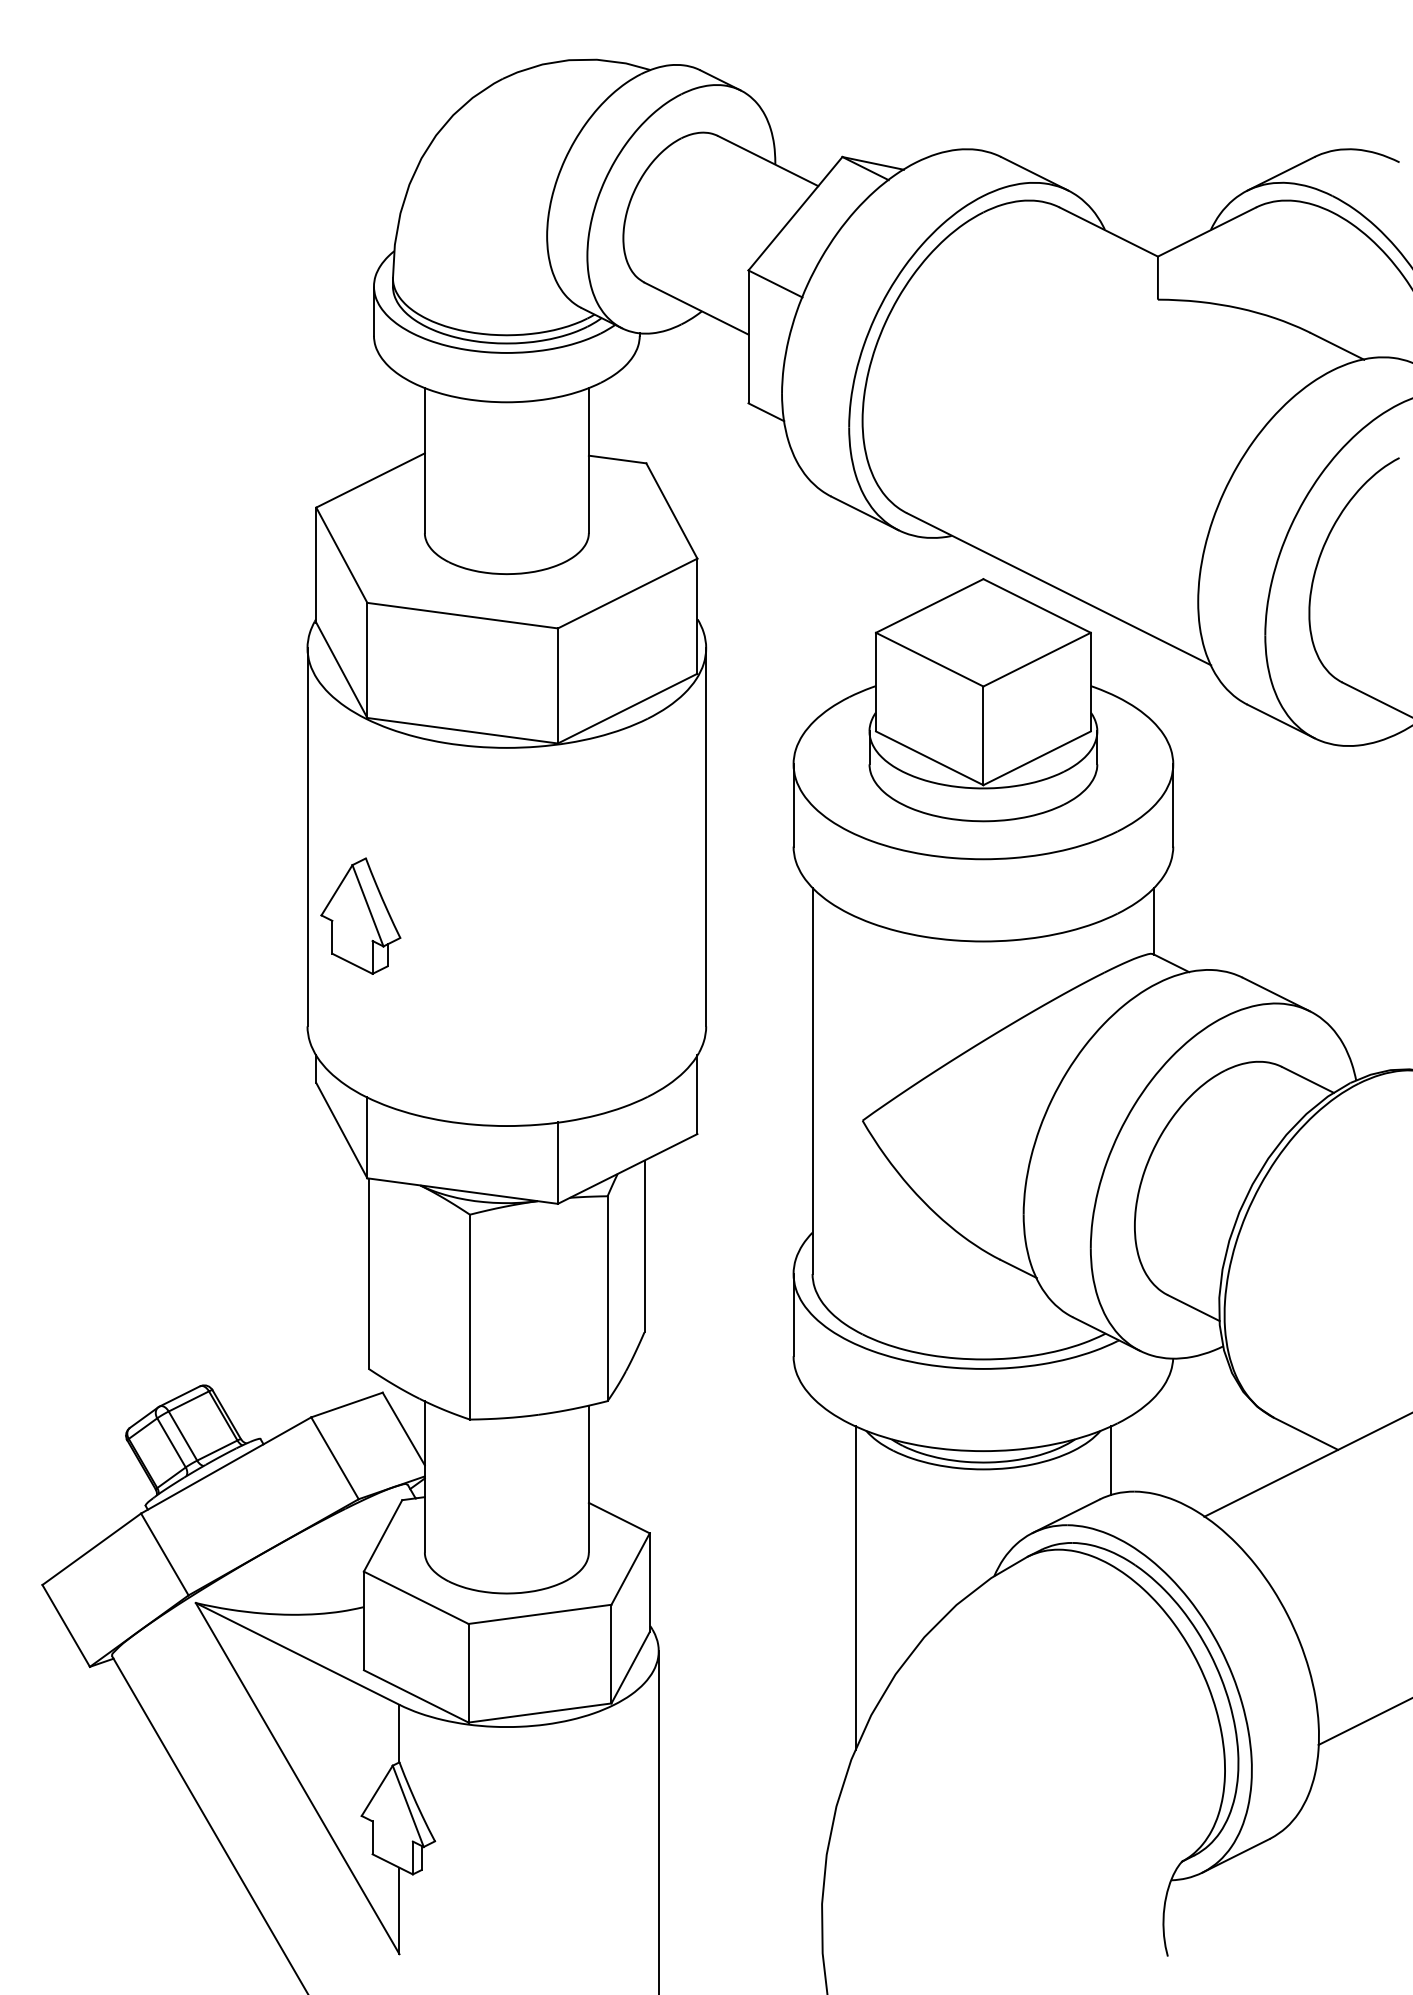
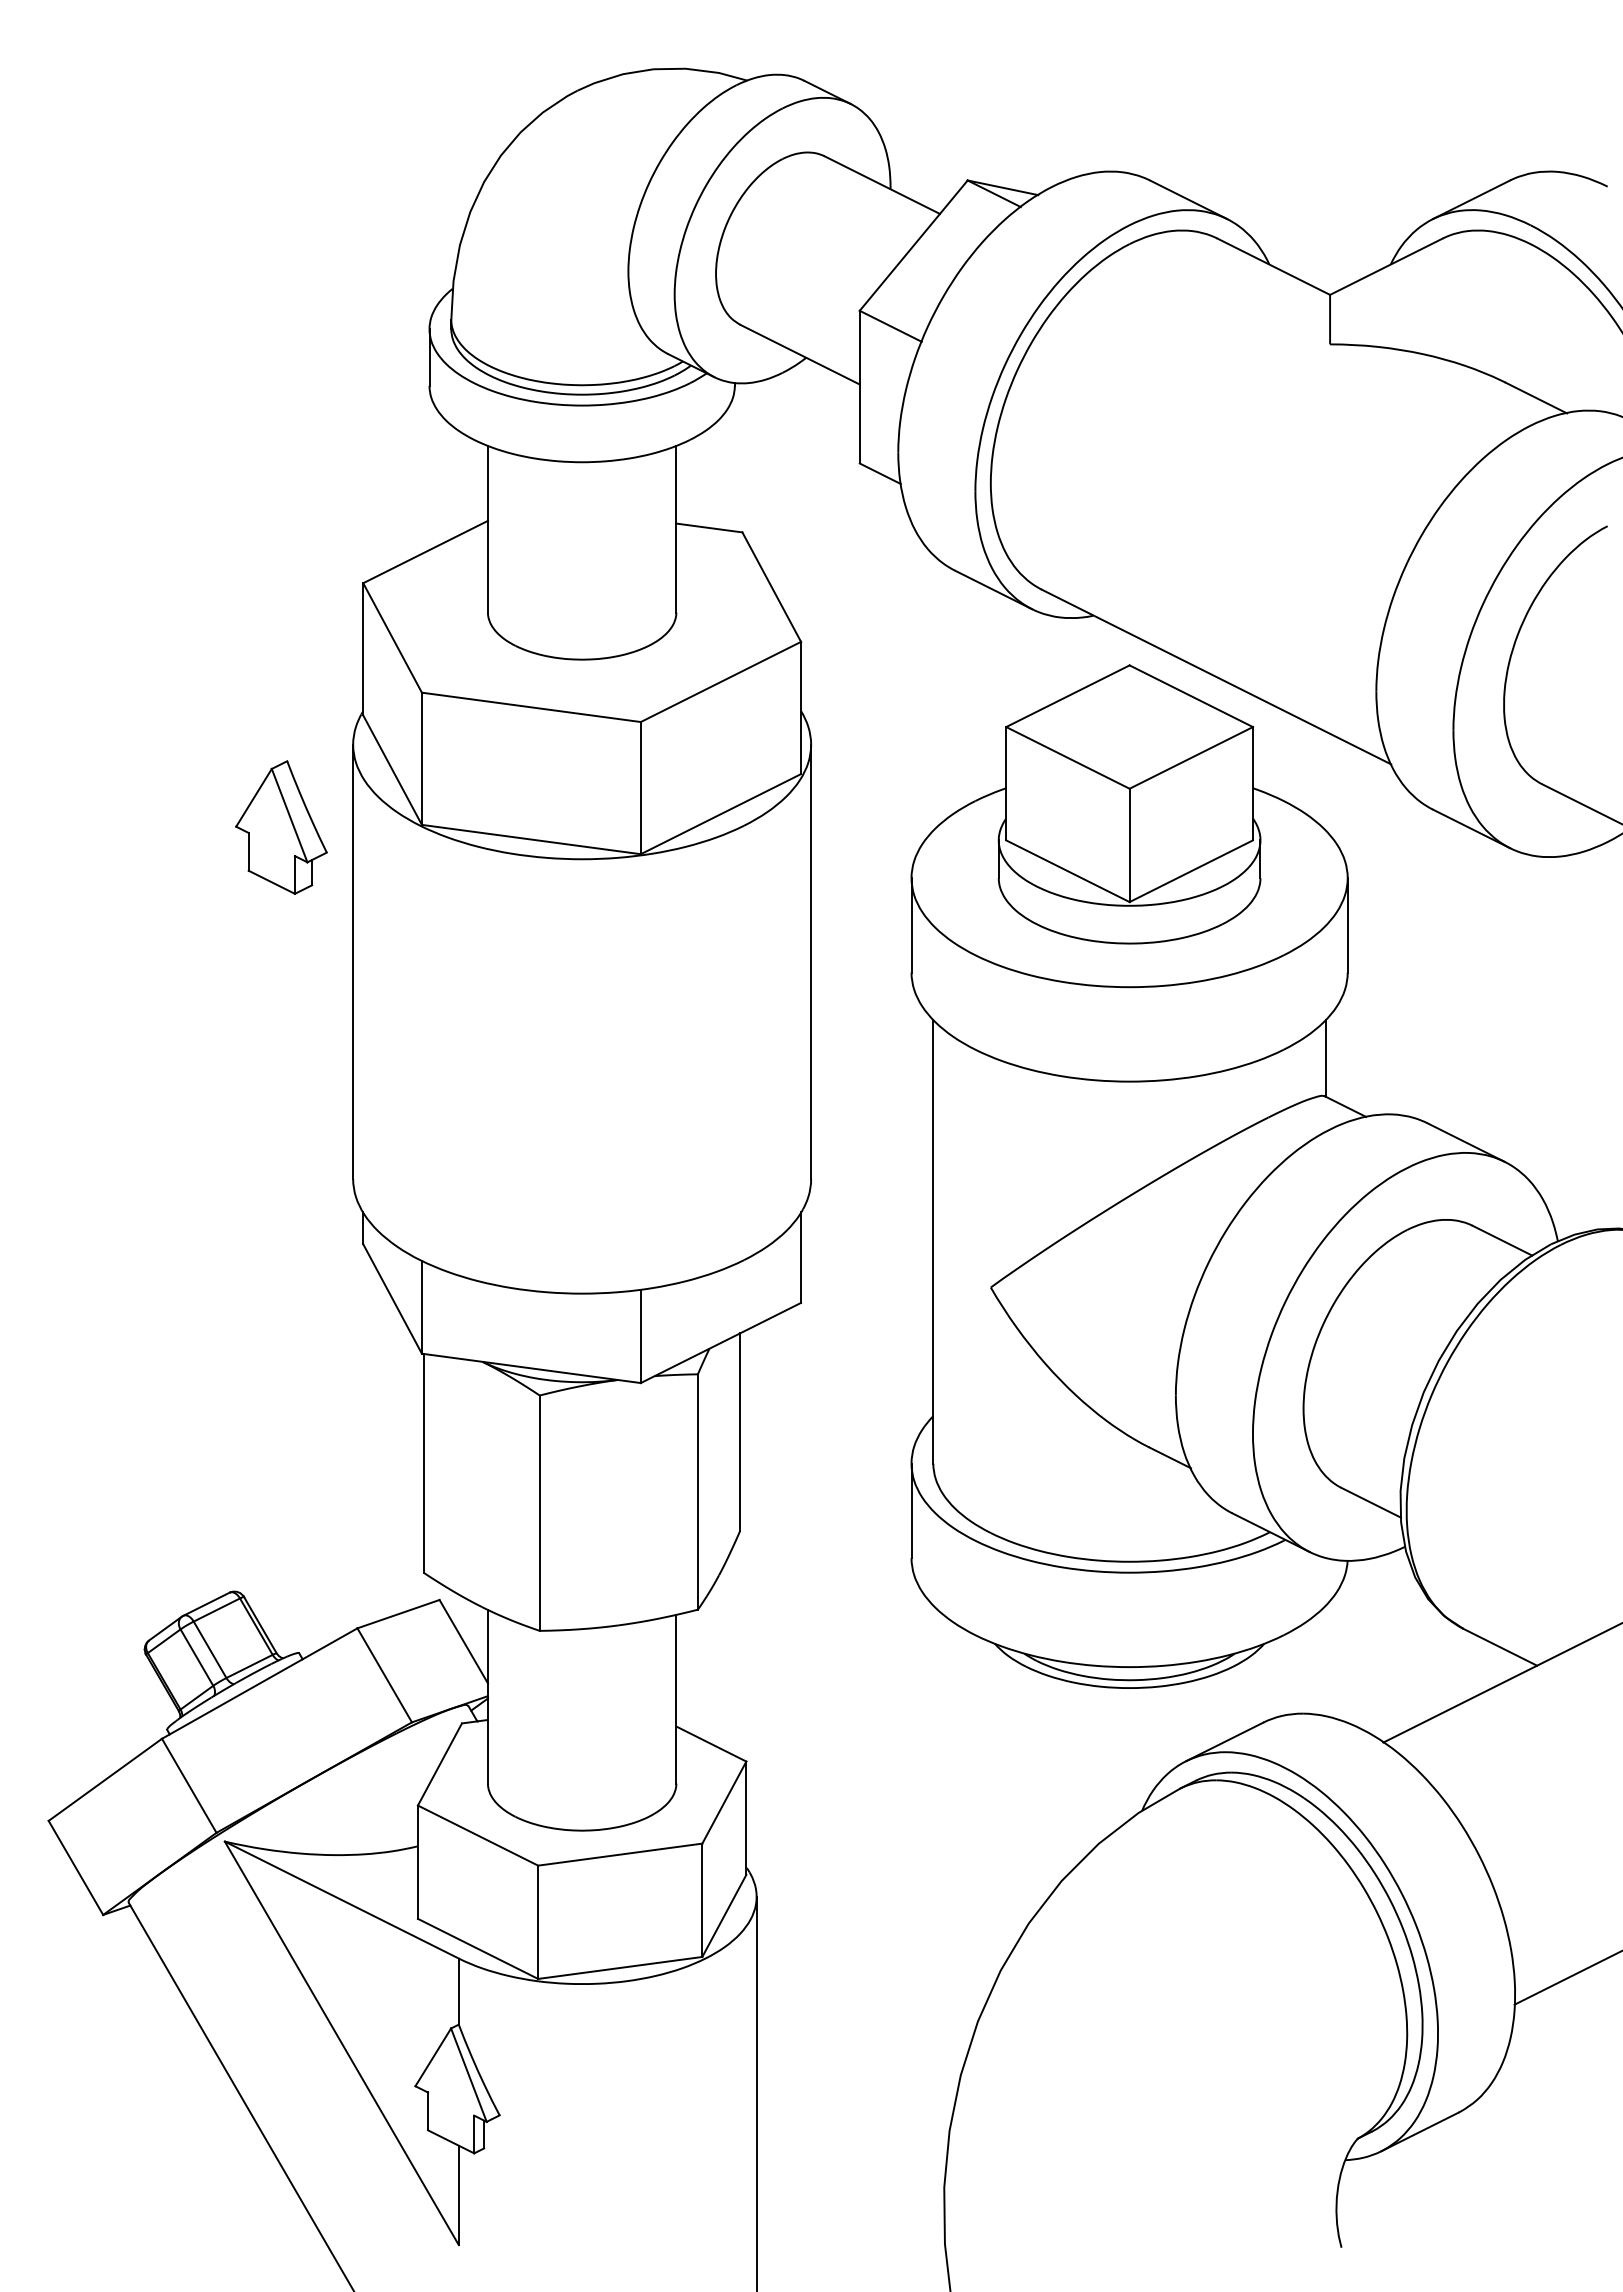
part: (360, 916) -> (281, 827), moved
line: (1111, 1460) -> (1276, 1677), removed
line: (856, 1588) -> (983, 1824), removed

